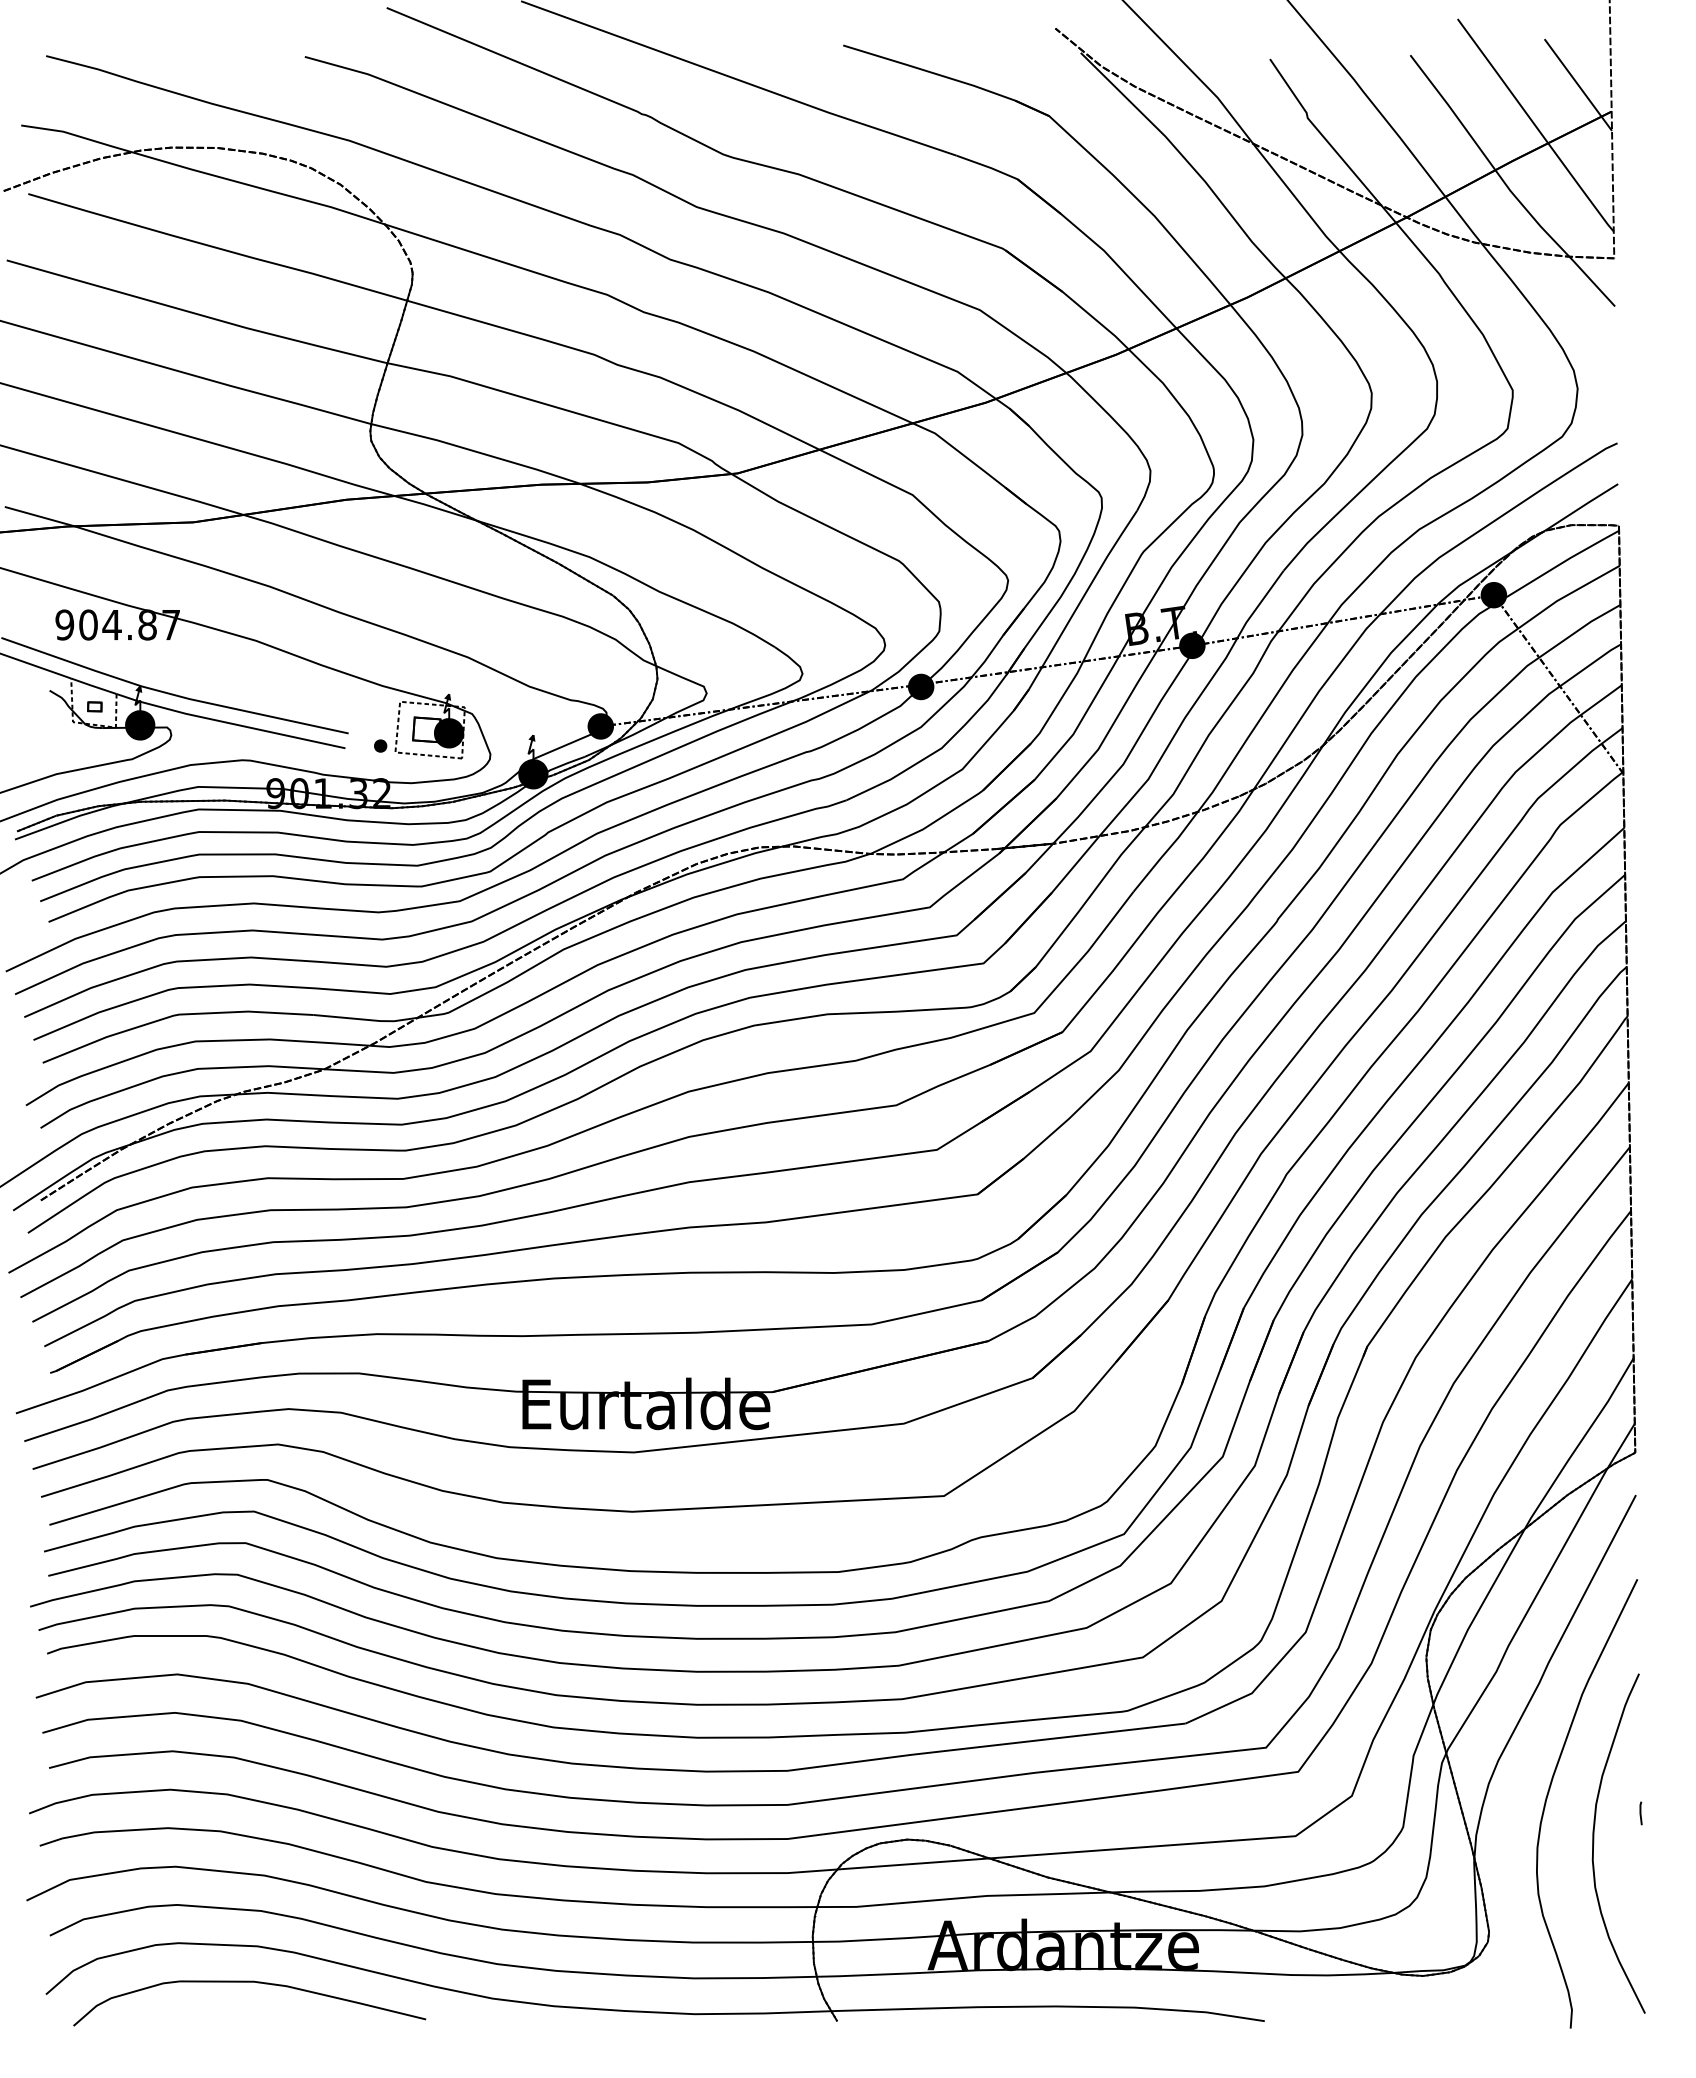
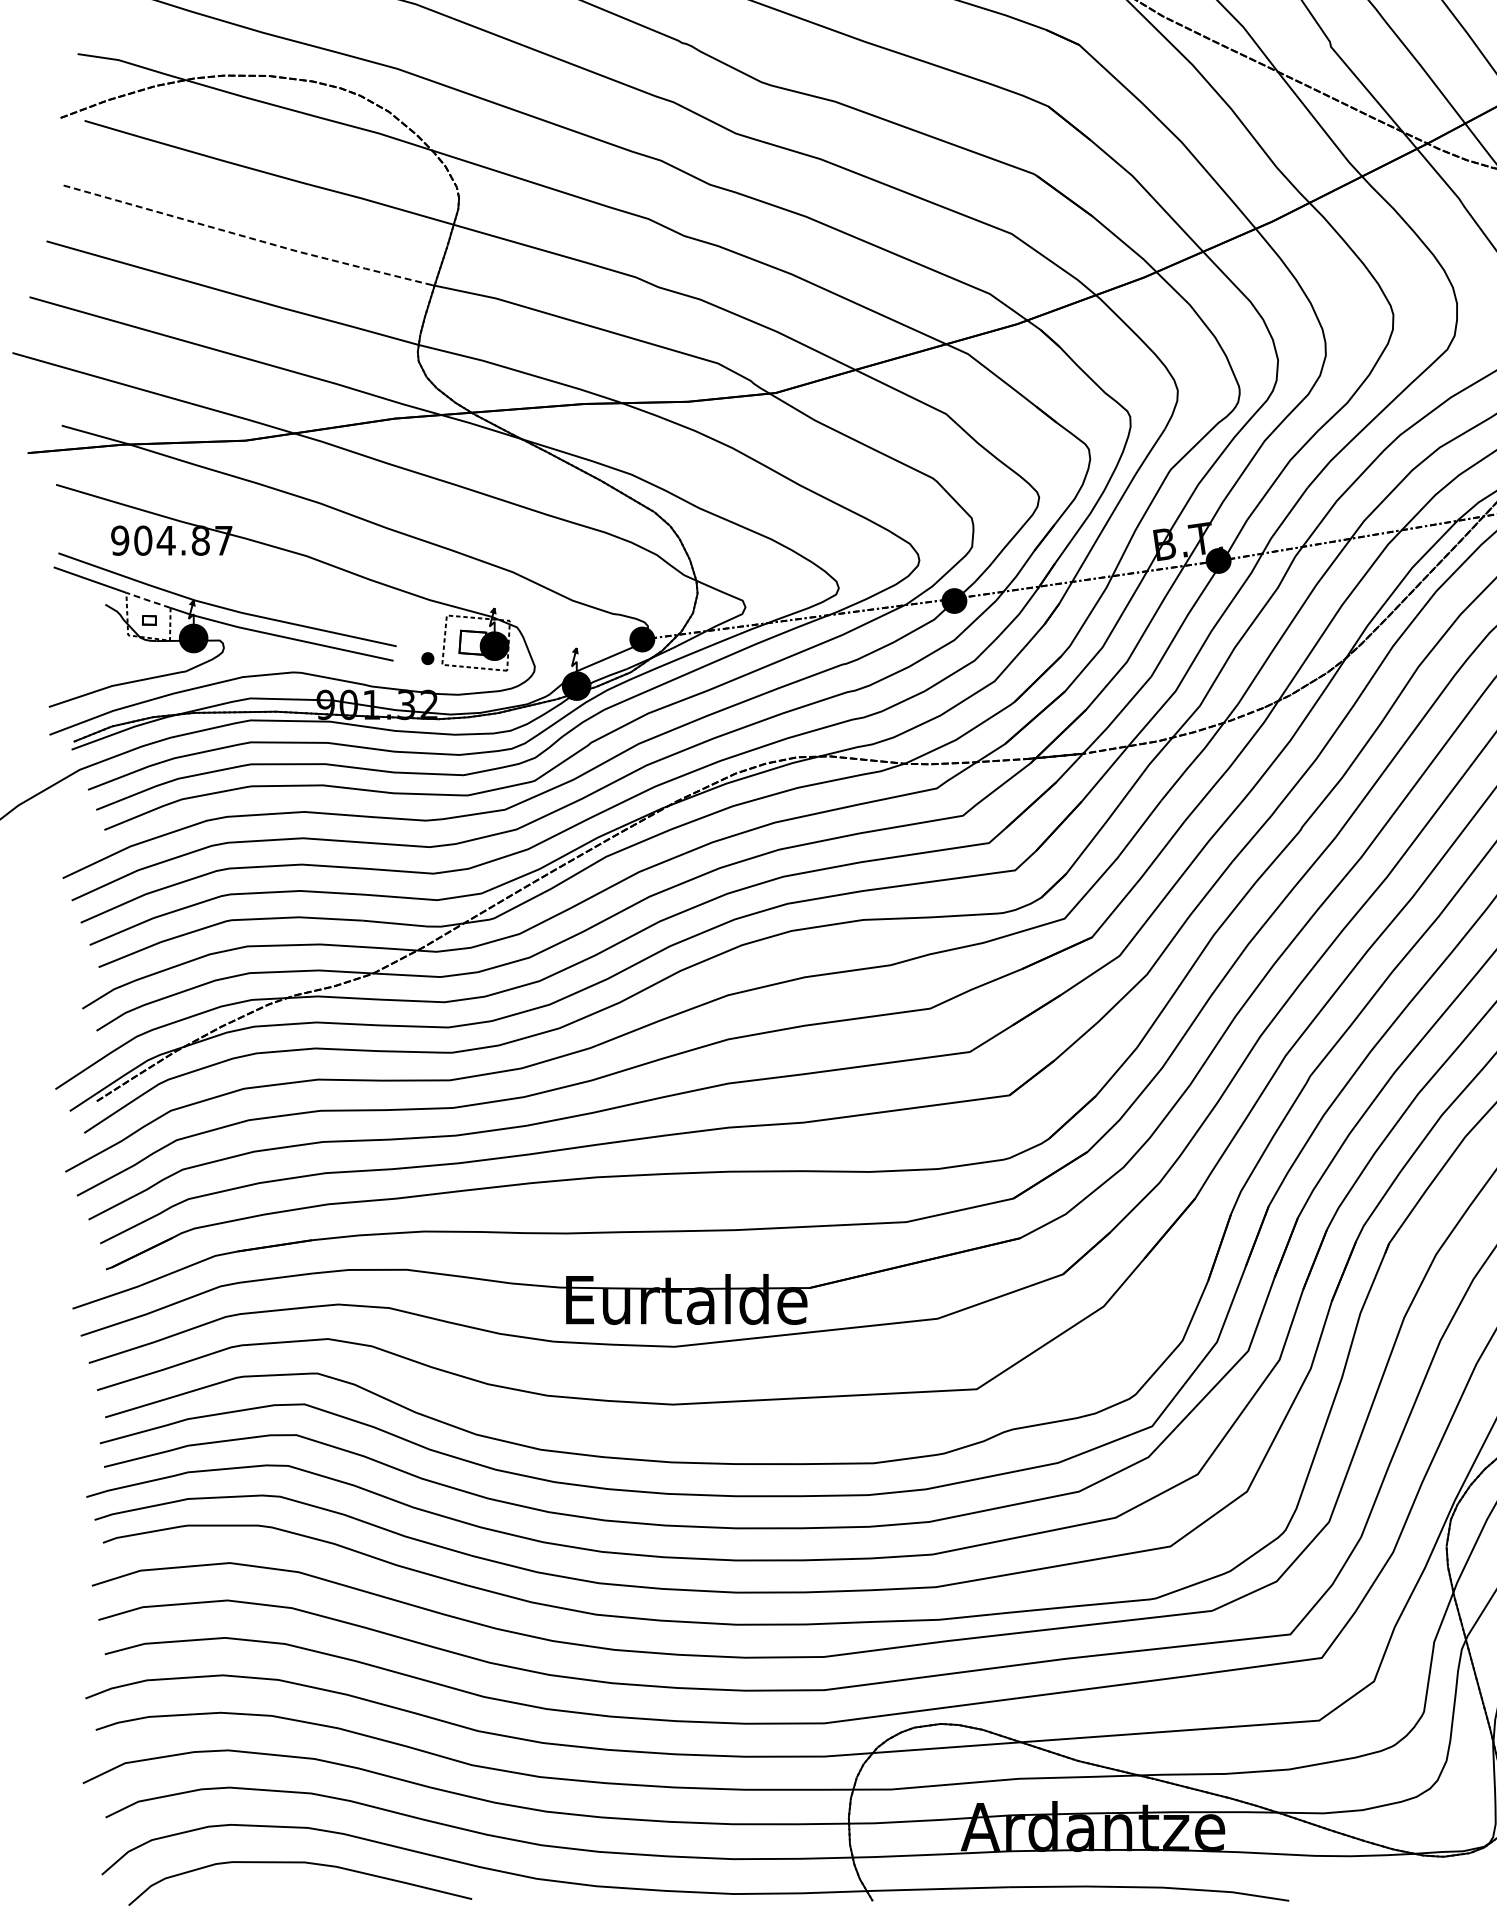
line: (196, 314) -> (248, 238), solid -> dashed
line: (93, 686) -> (148, 600), solid -> dashed

